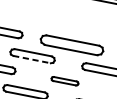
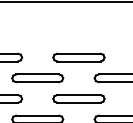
part: (71, 45) -> (78, 57), size x0.71
line: (31, 59) -> (37, 82), dashed -> solid
part: (64, 80) -> (78, 98), size x1.67

